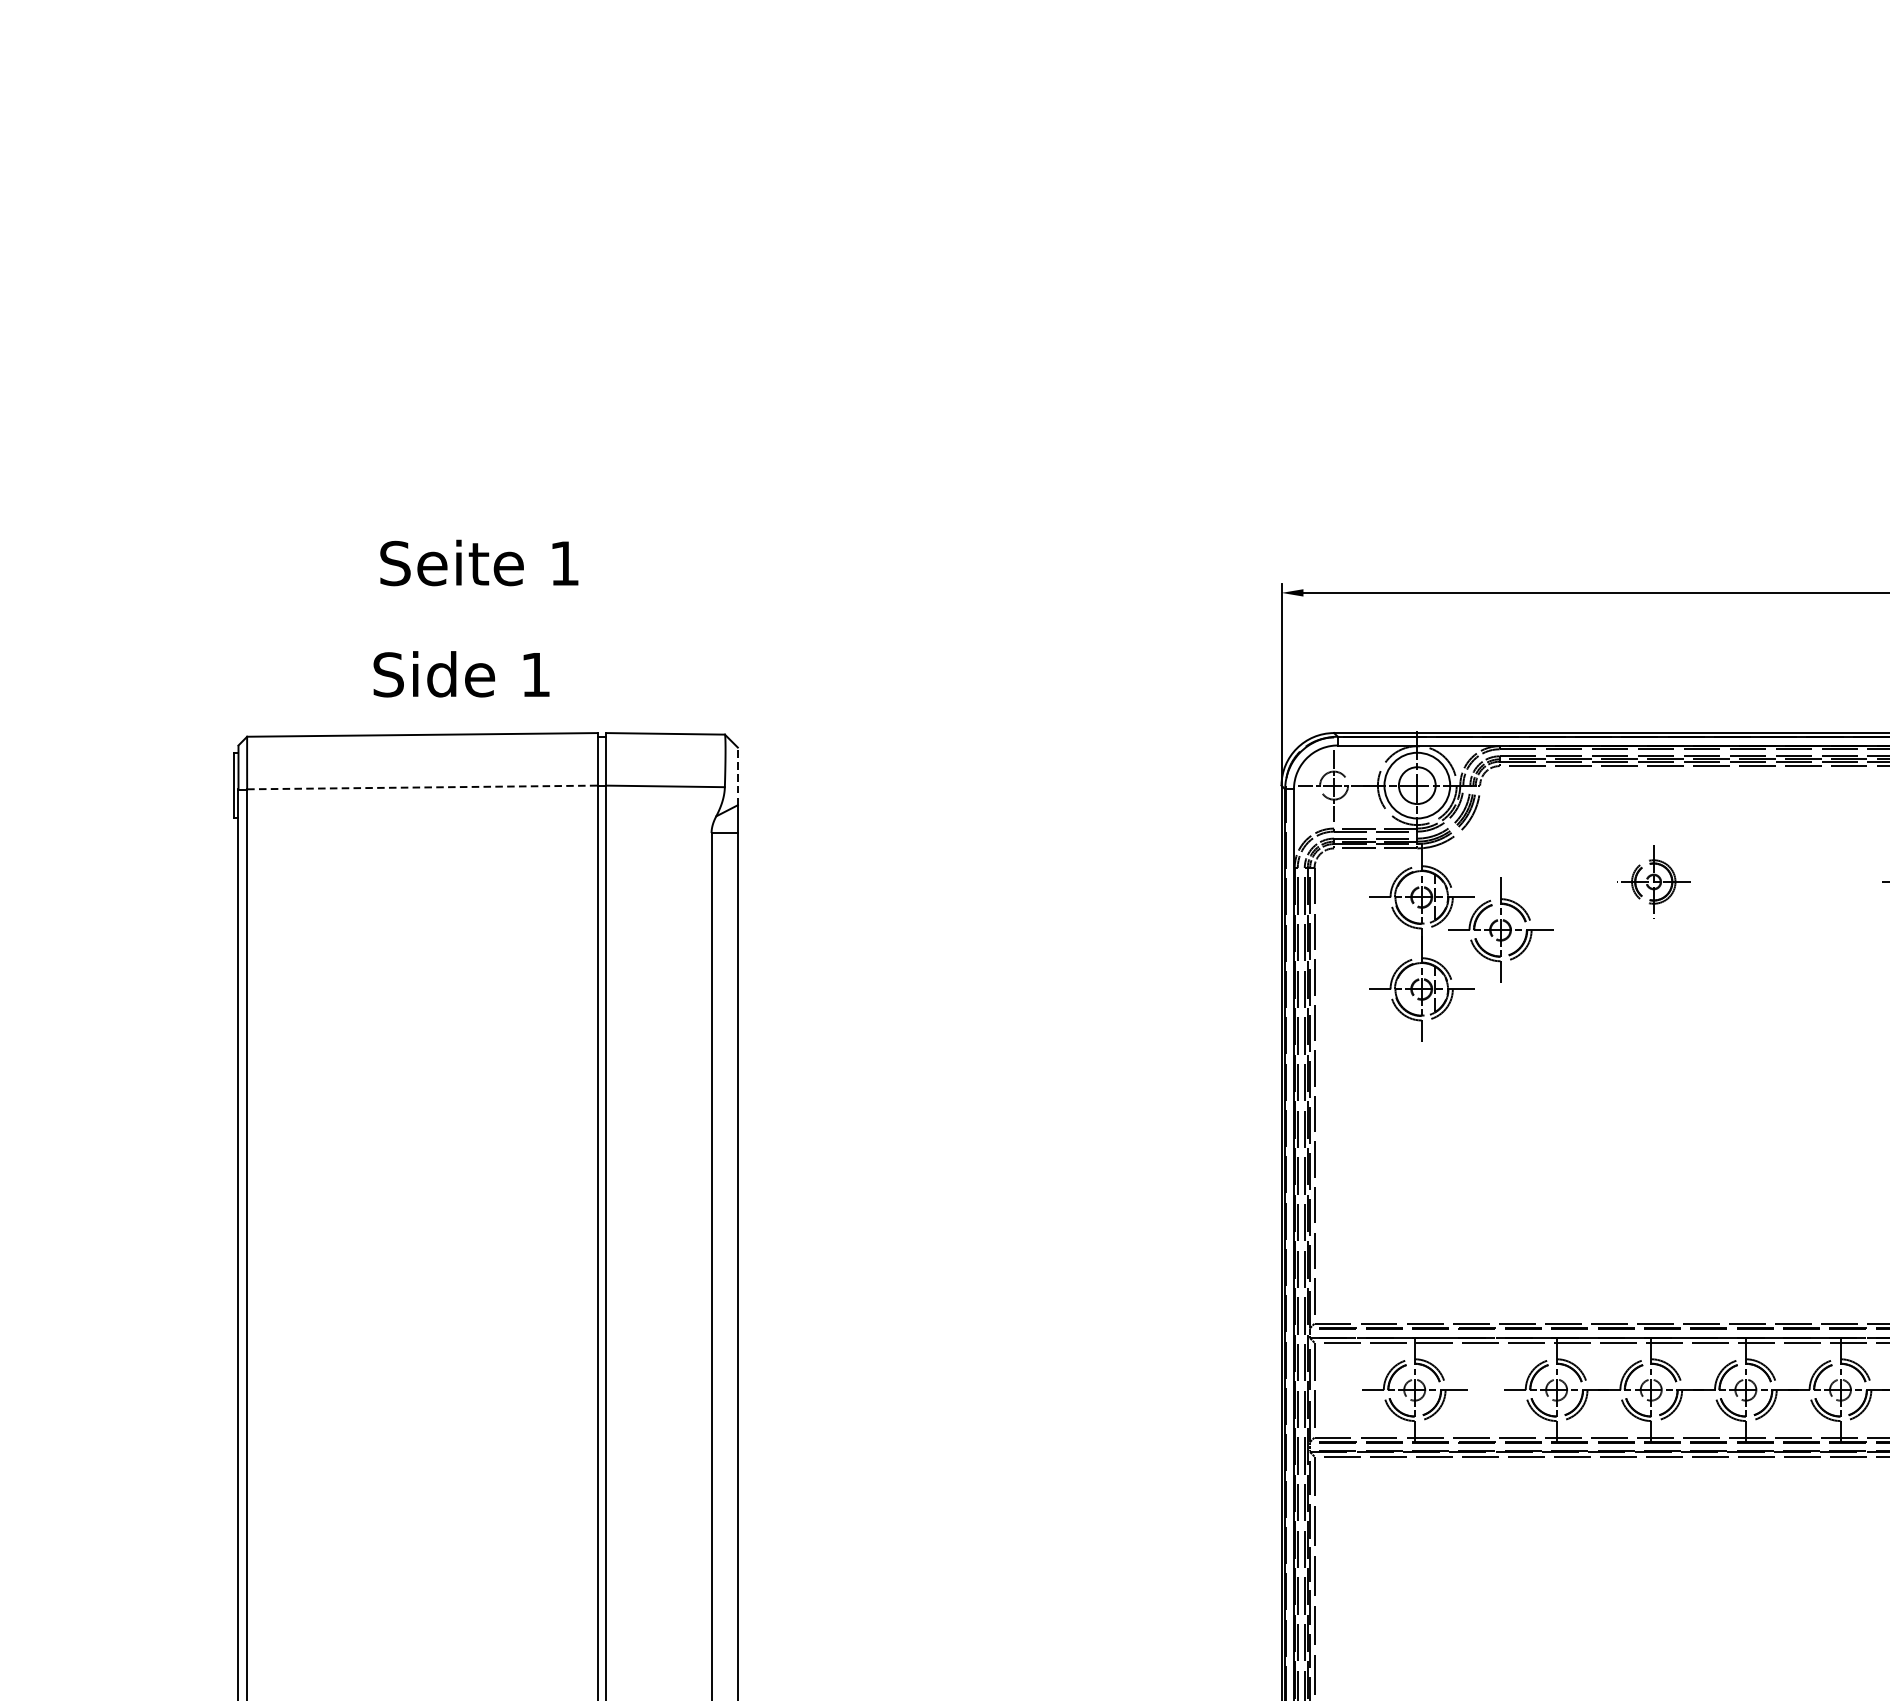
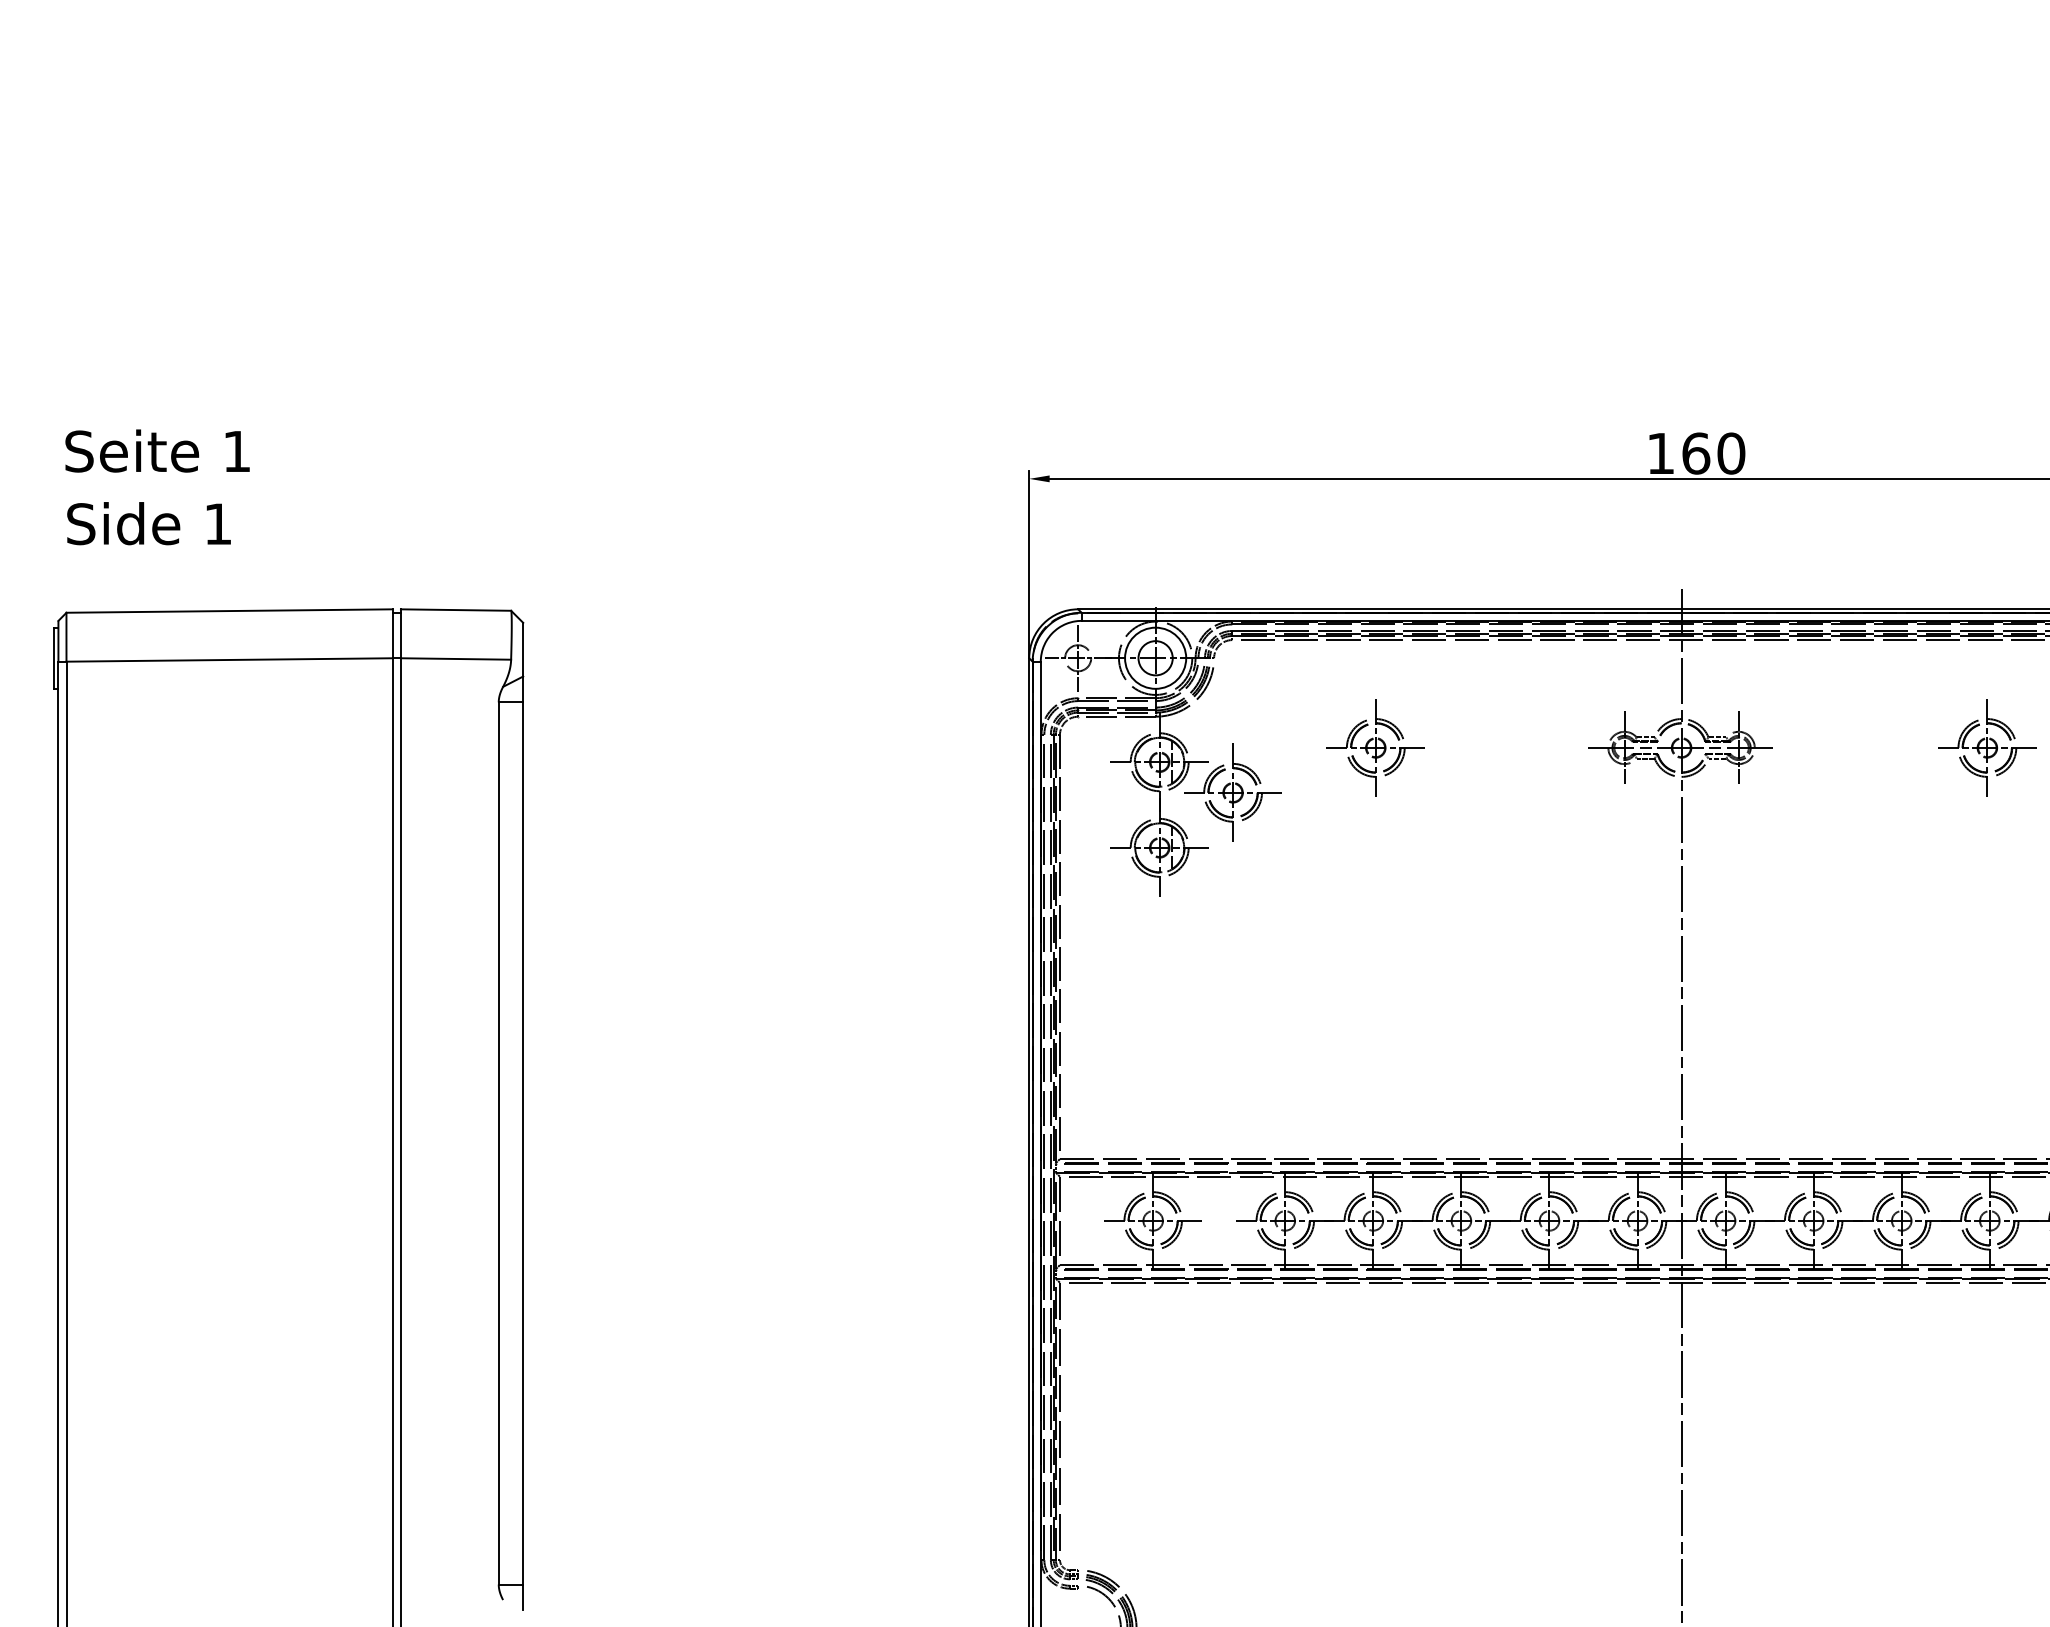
text: (479, 562) -> (157, 450), moved
text: (460, 674) -> (148, 523), moved
line: (738, 776) -> (523, 649), dashed -> solid
line: (423, 786) -> (230, 659), dashed -> solid
part: (1653, 881) -> (1375, 747), size x1.43

